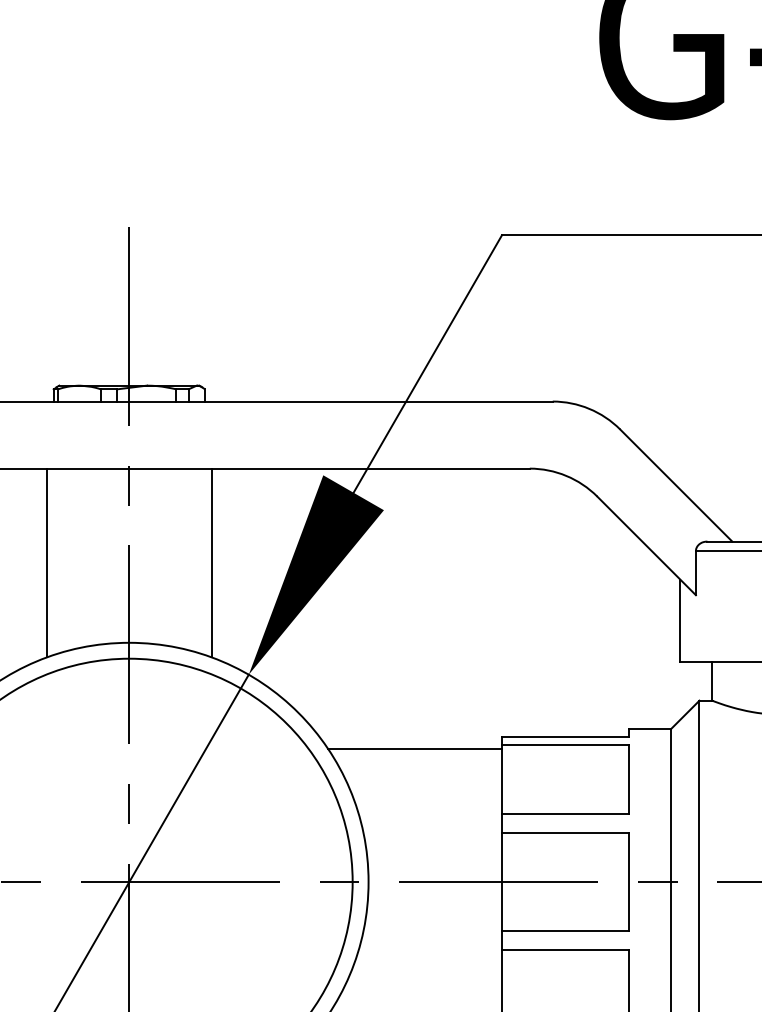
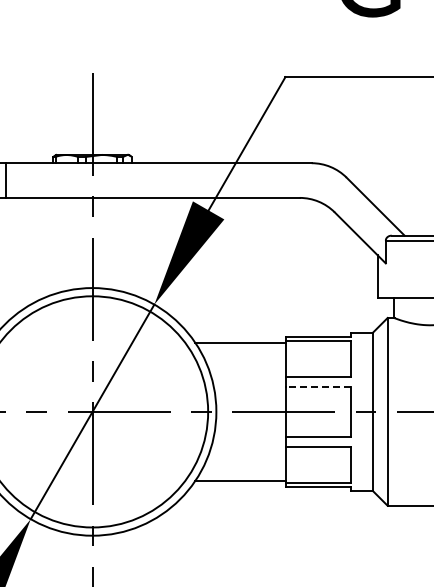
line: (46, 562) -> (49, 246), removed
line: (212, 562) -> (135, 246), removed
line: (565, 832) -> (318, 386), solid -> dashed

